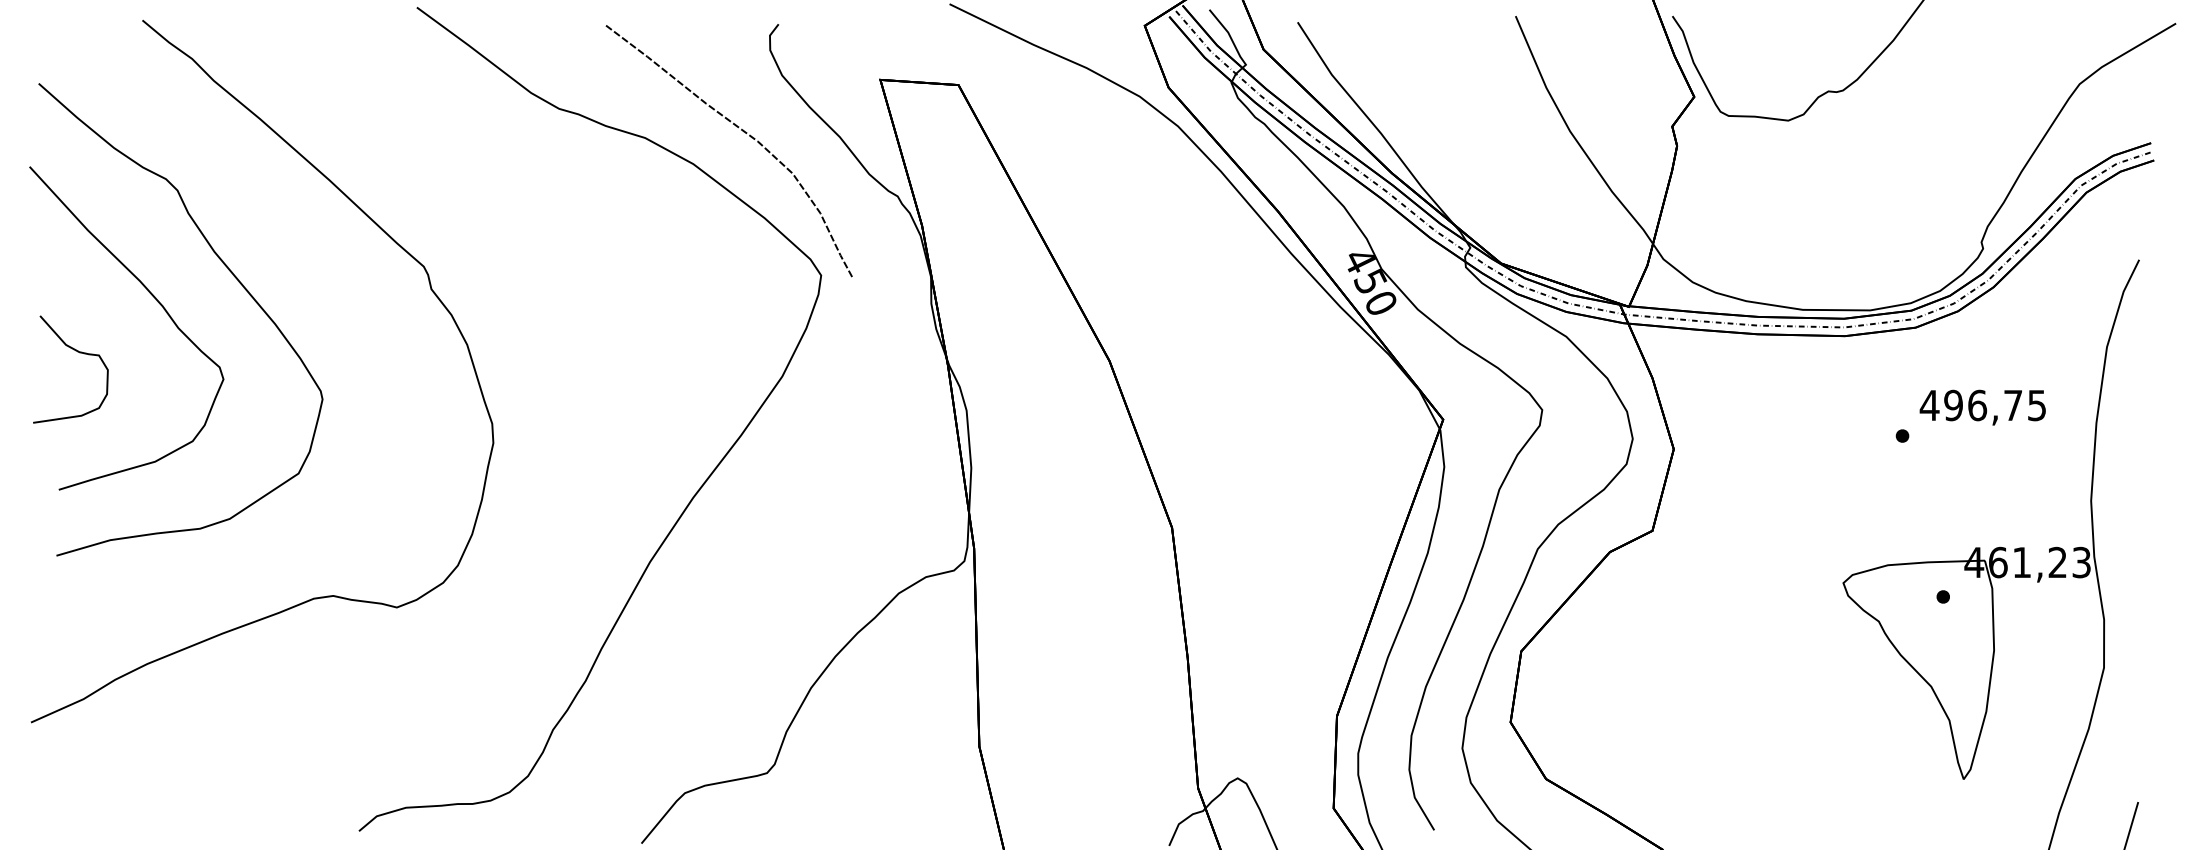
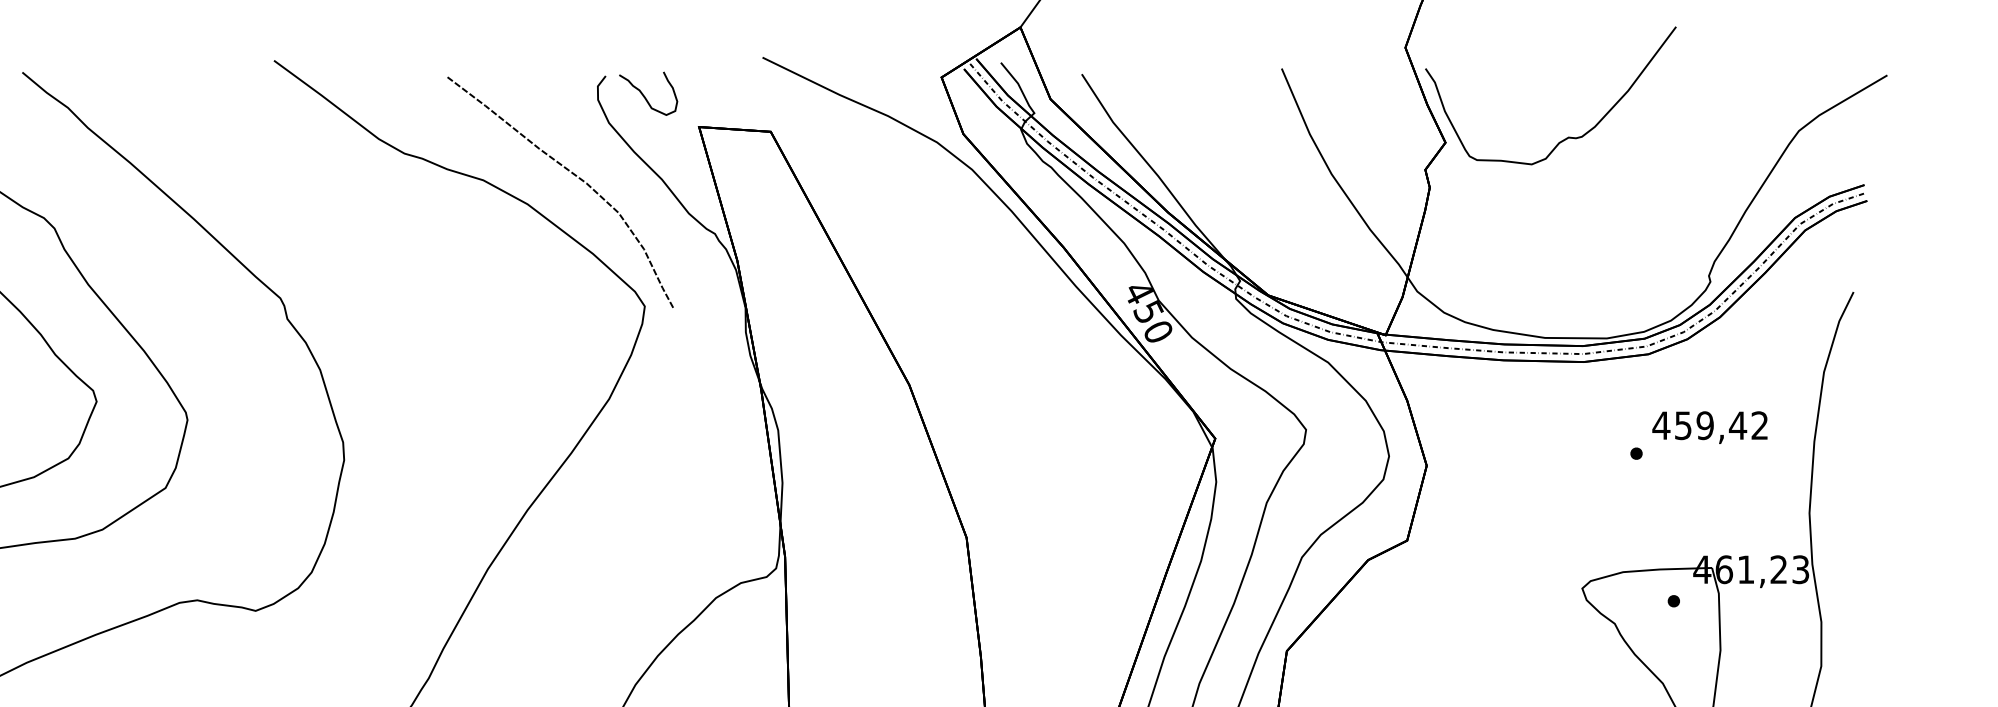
curve: (821, 46) -> (645, 96), added
text: (1994, 405) -> (1720, 425), 496,75 -> 459,42

